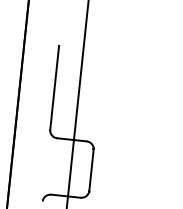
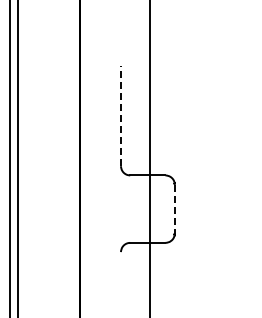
line: (55, 87) -> (121, 115), solid -> dashed
line: (91, 170) -> (174, 209), solid -> dashed

